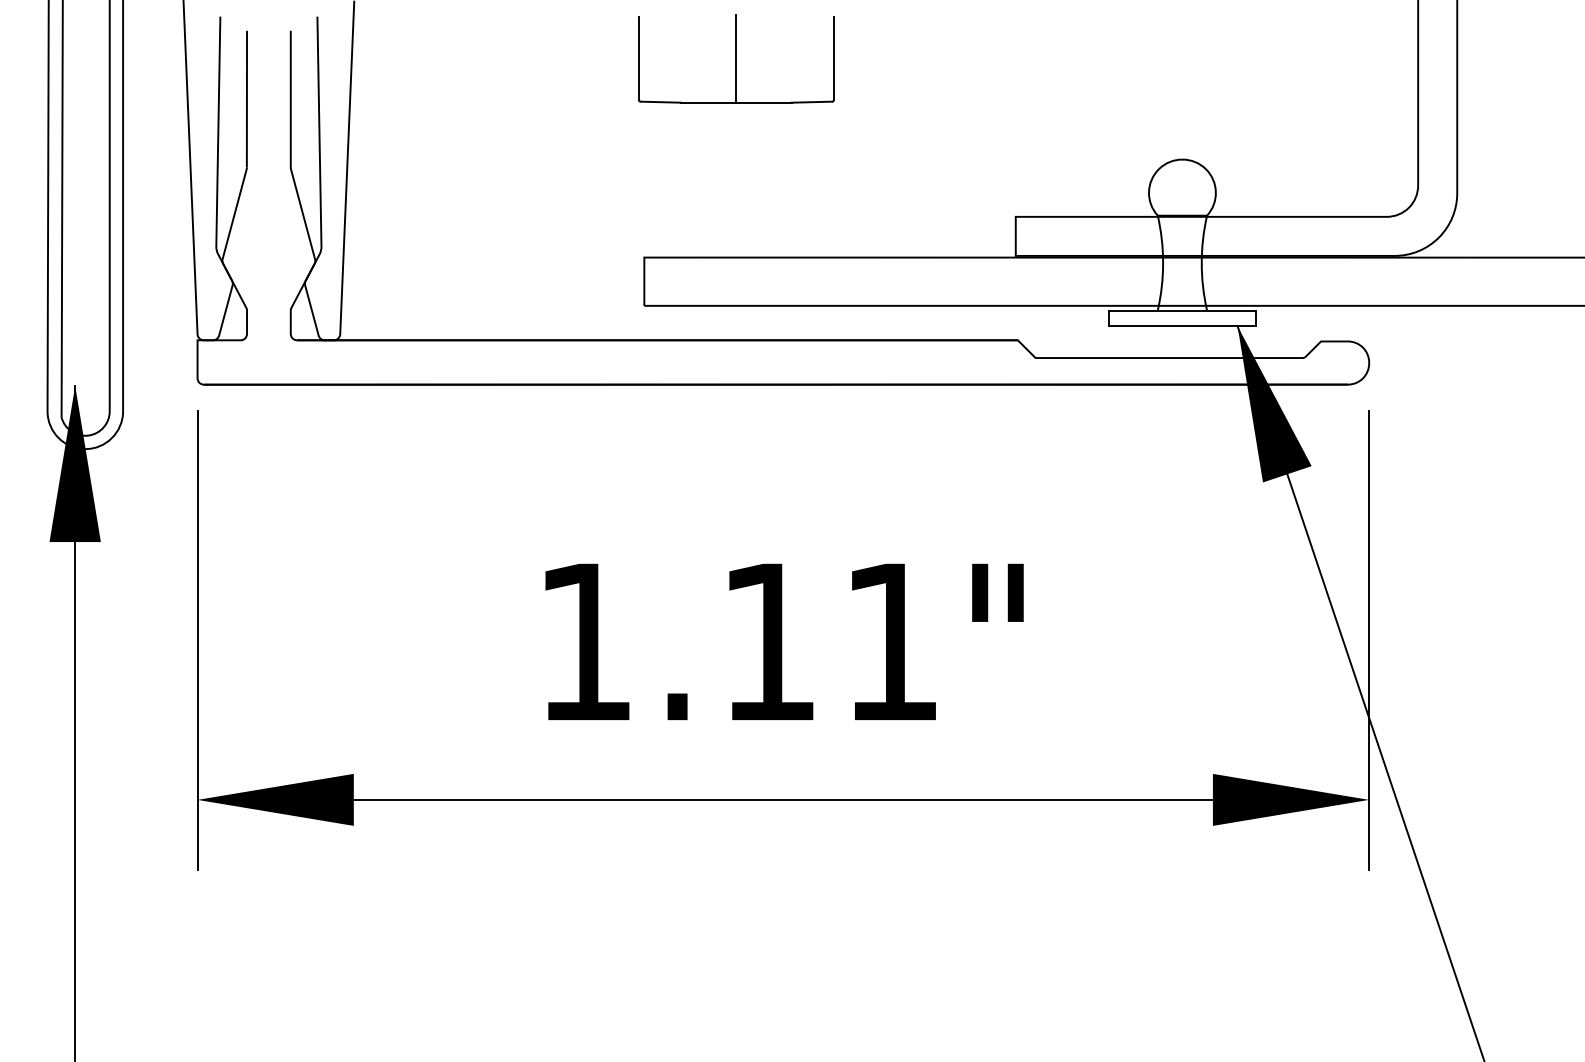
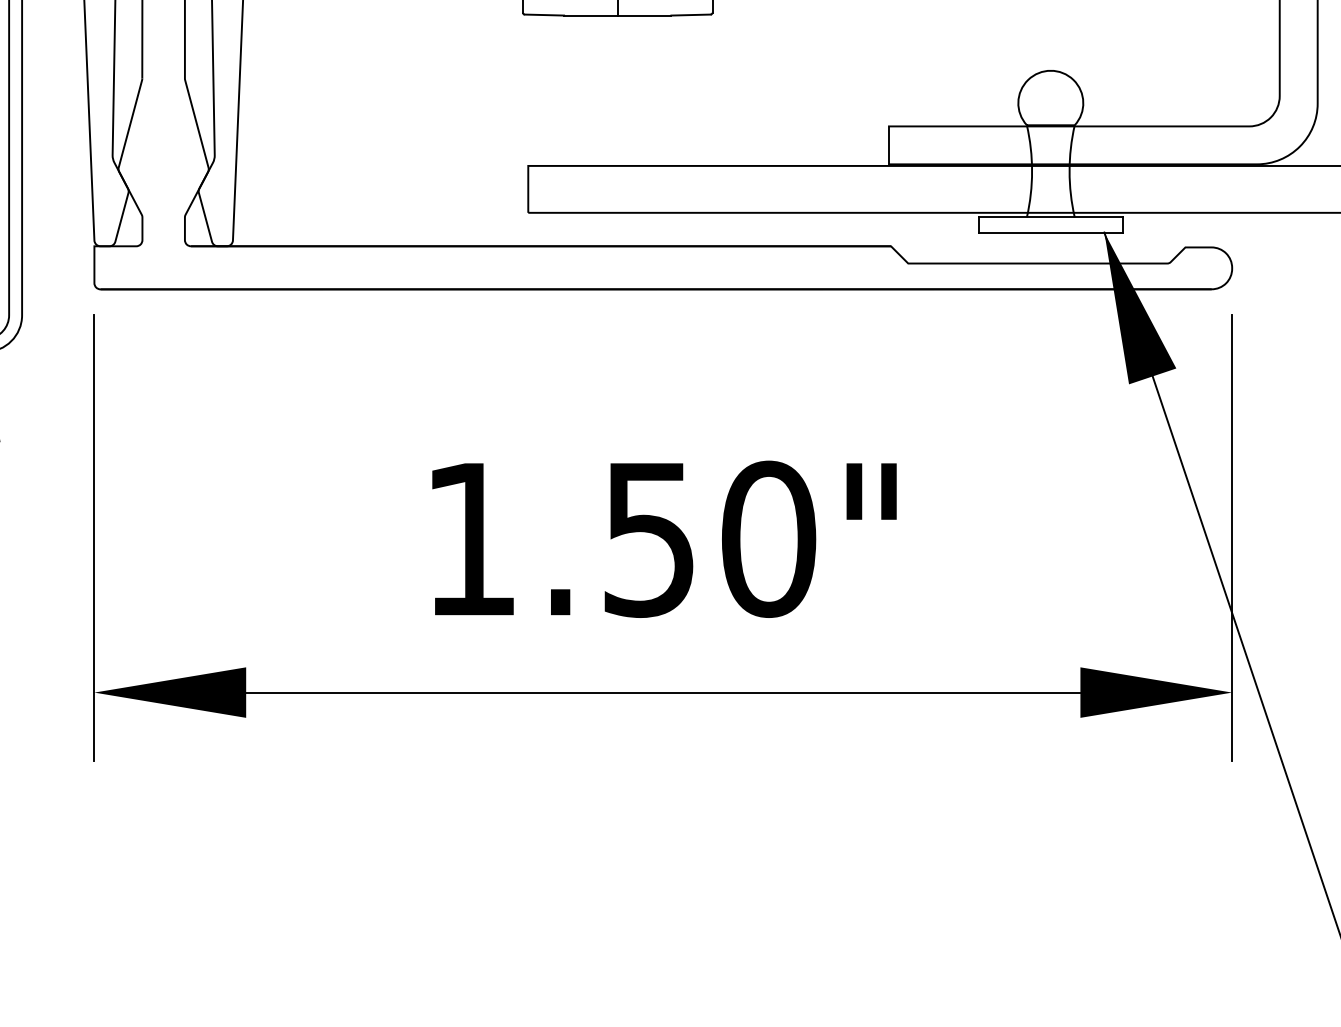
text: (831, 642) -> (710, 539), 1.11" -> 1.50"

